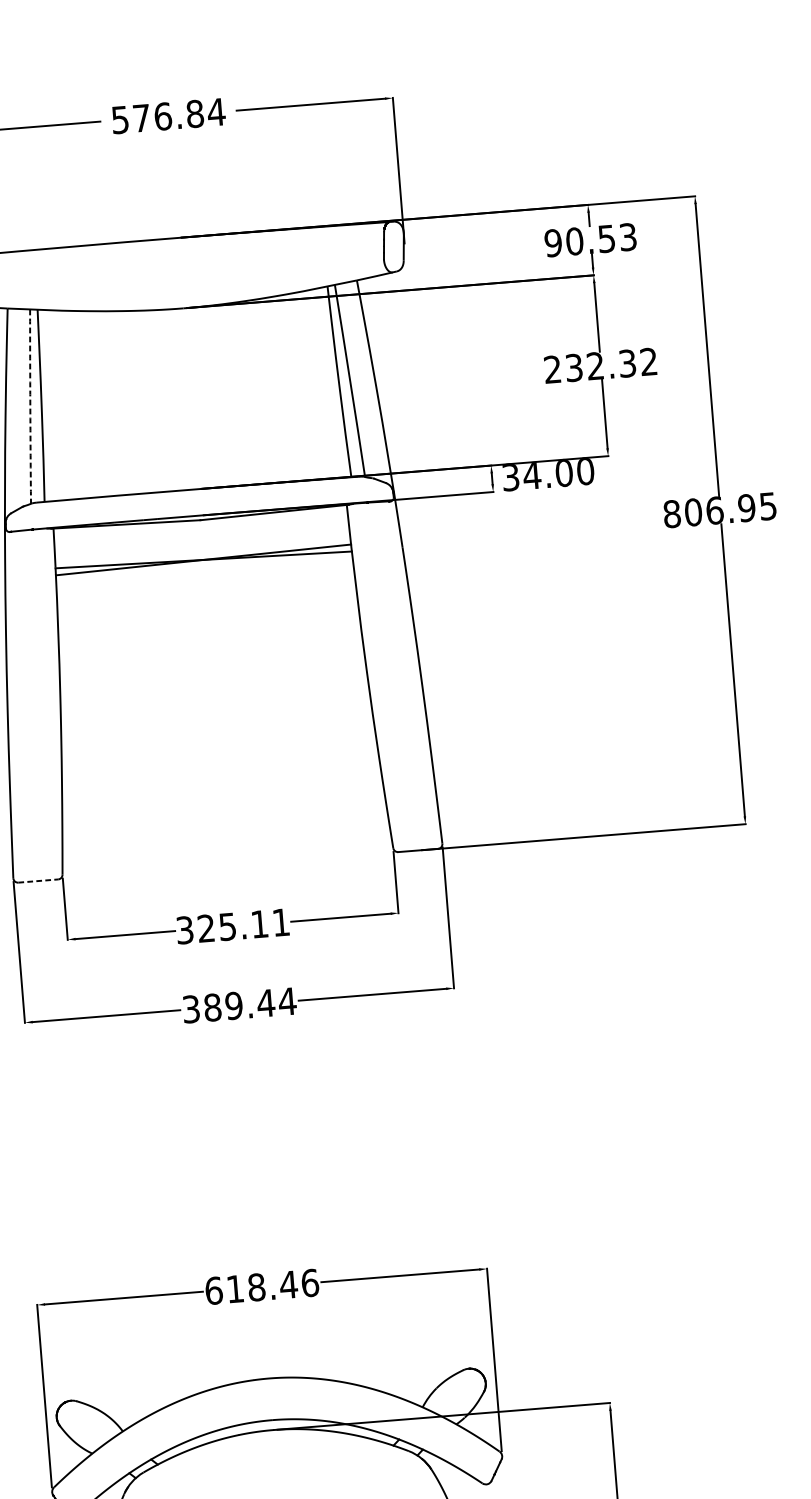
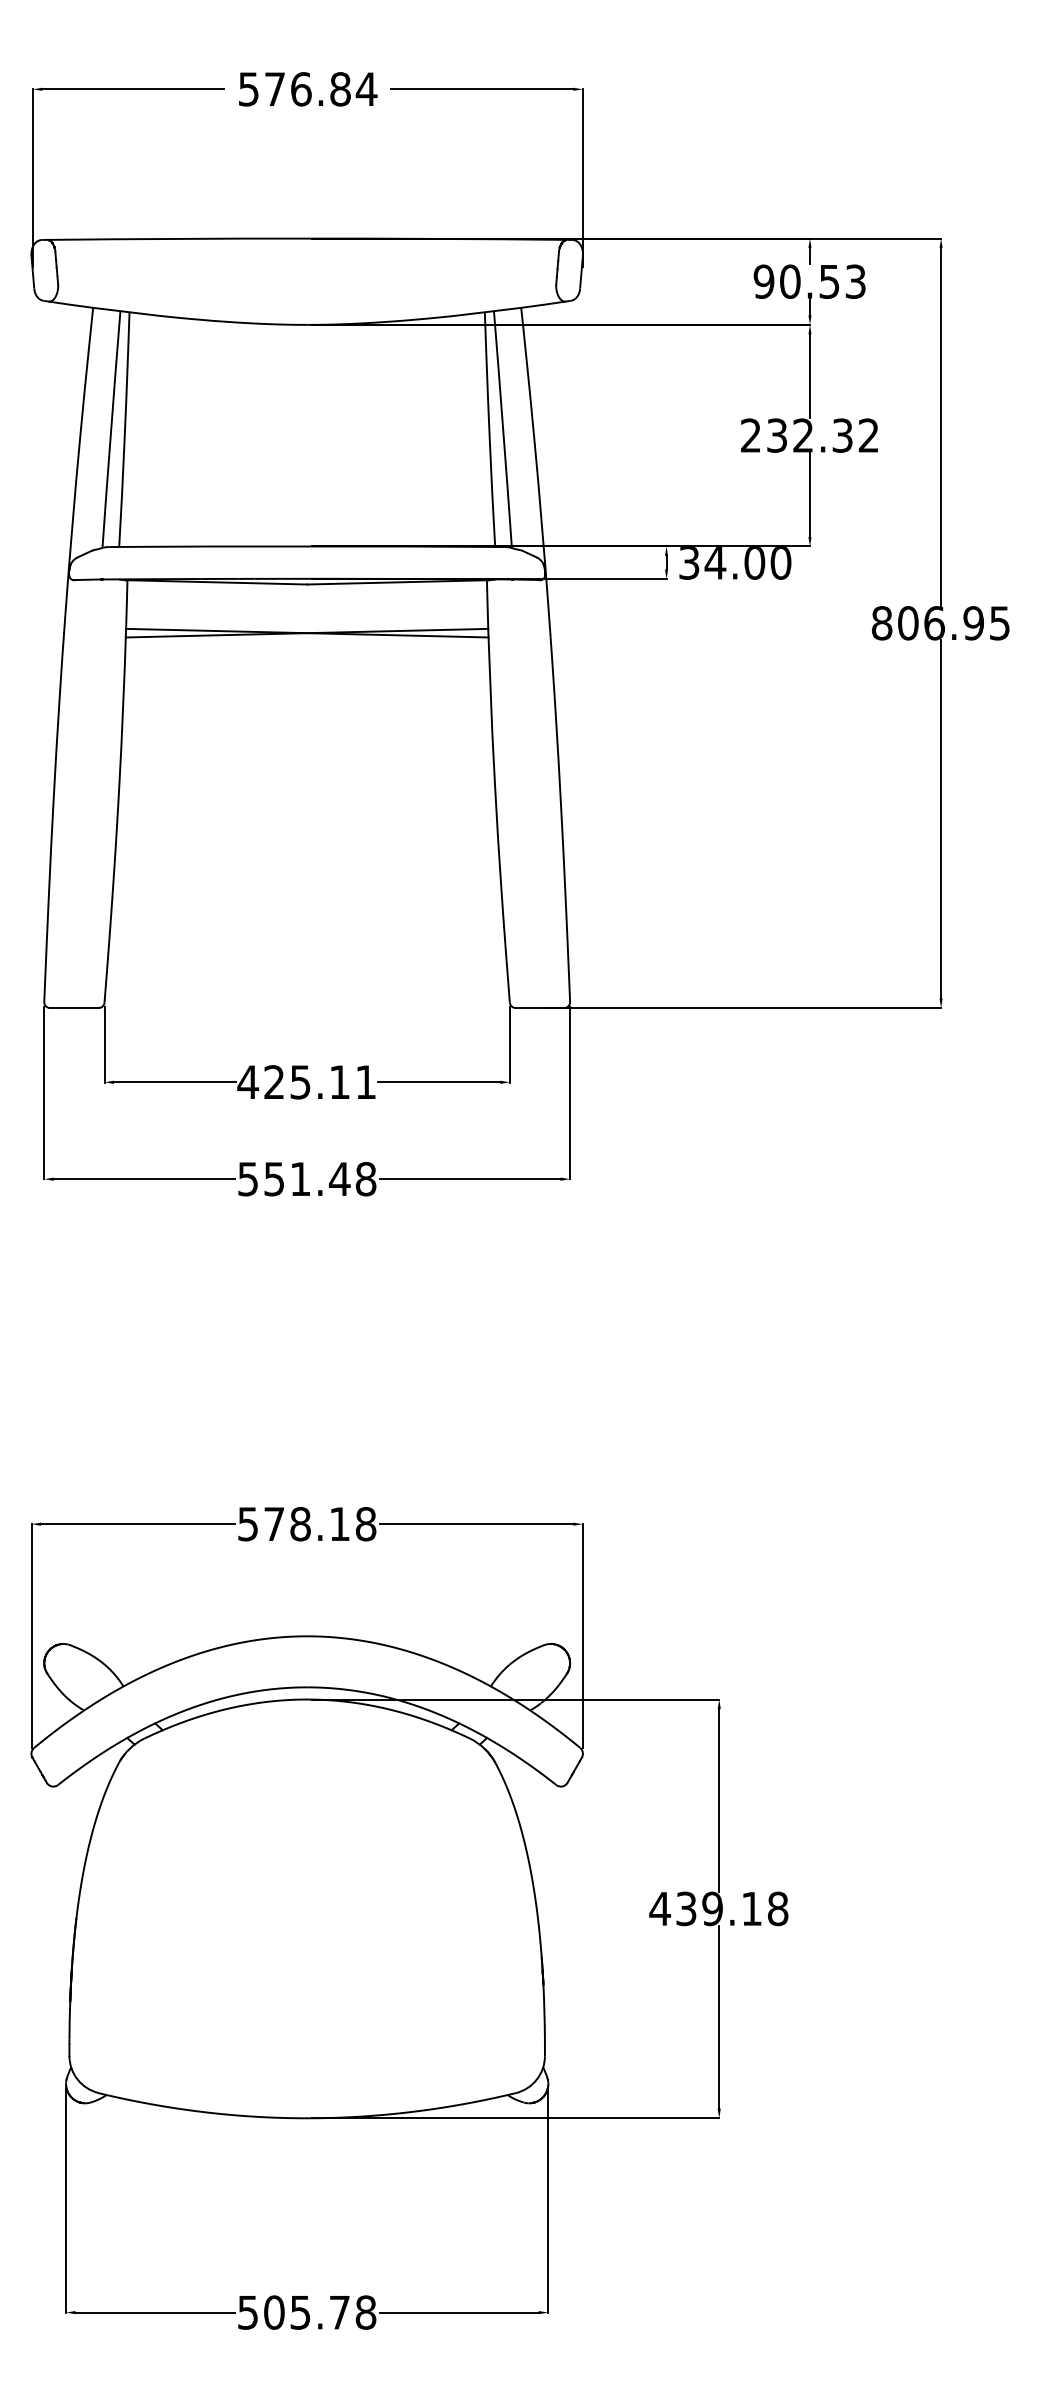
arc: (30, 406) -> (111, 429), dashed -> solid
line: (38, 880) -> (74, 1007), dashed -> solid
text: (185, 930) -> (248, 1082), 325.11 -> 425.11
text: (239, 1005) -> (307, 1179), 389.44 -> 551.48
text: (262, 1287) -> (307, 1524), 618.46 -> 578.18

